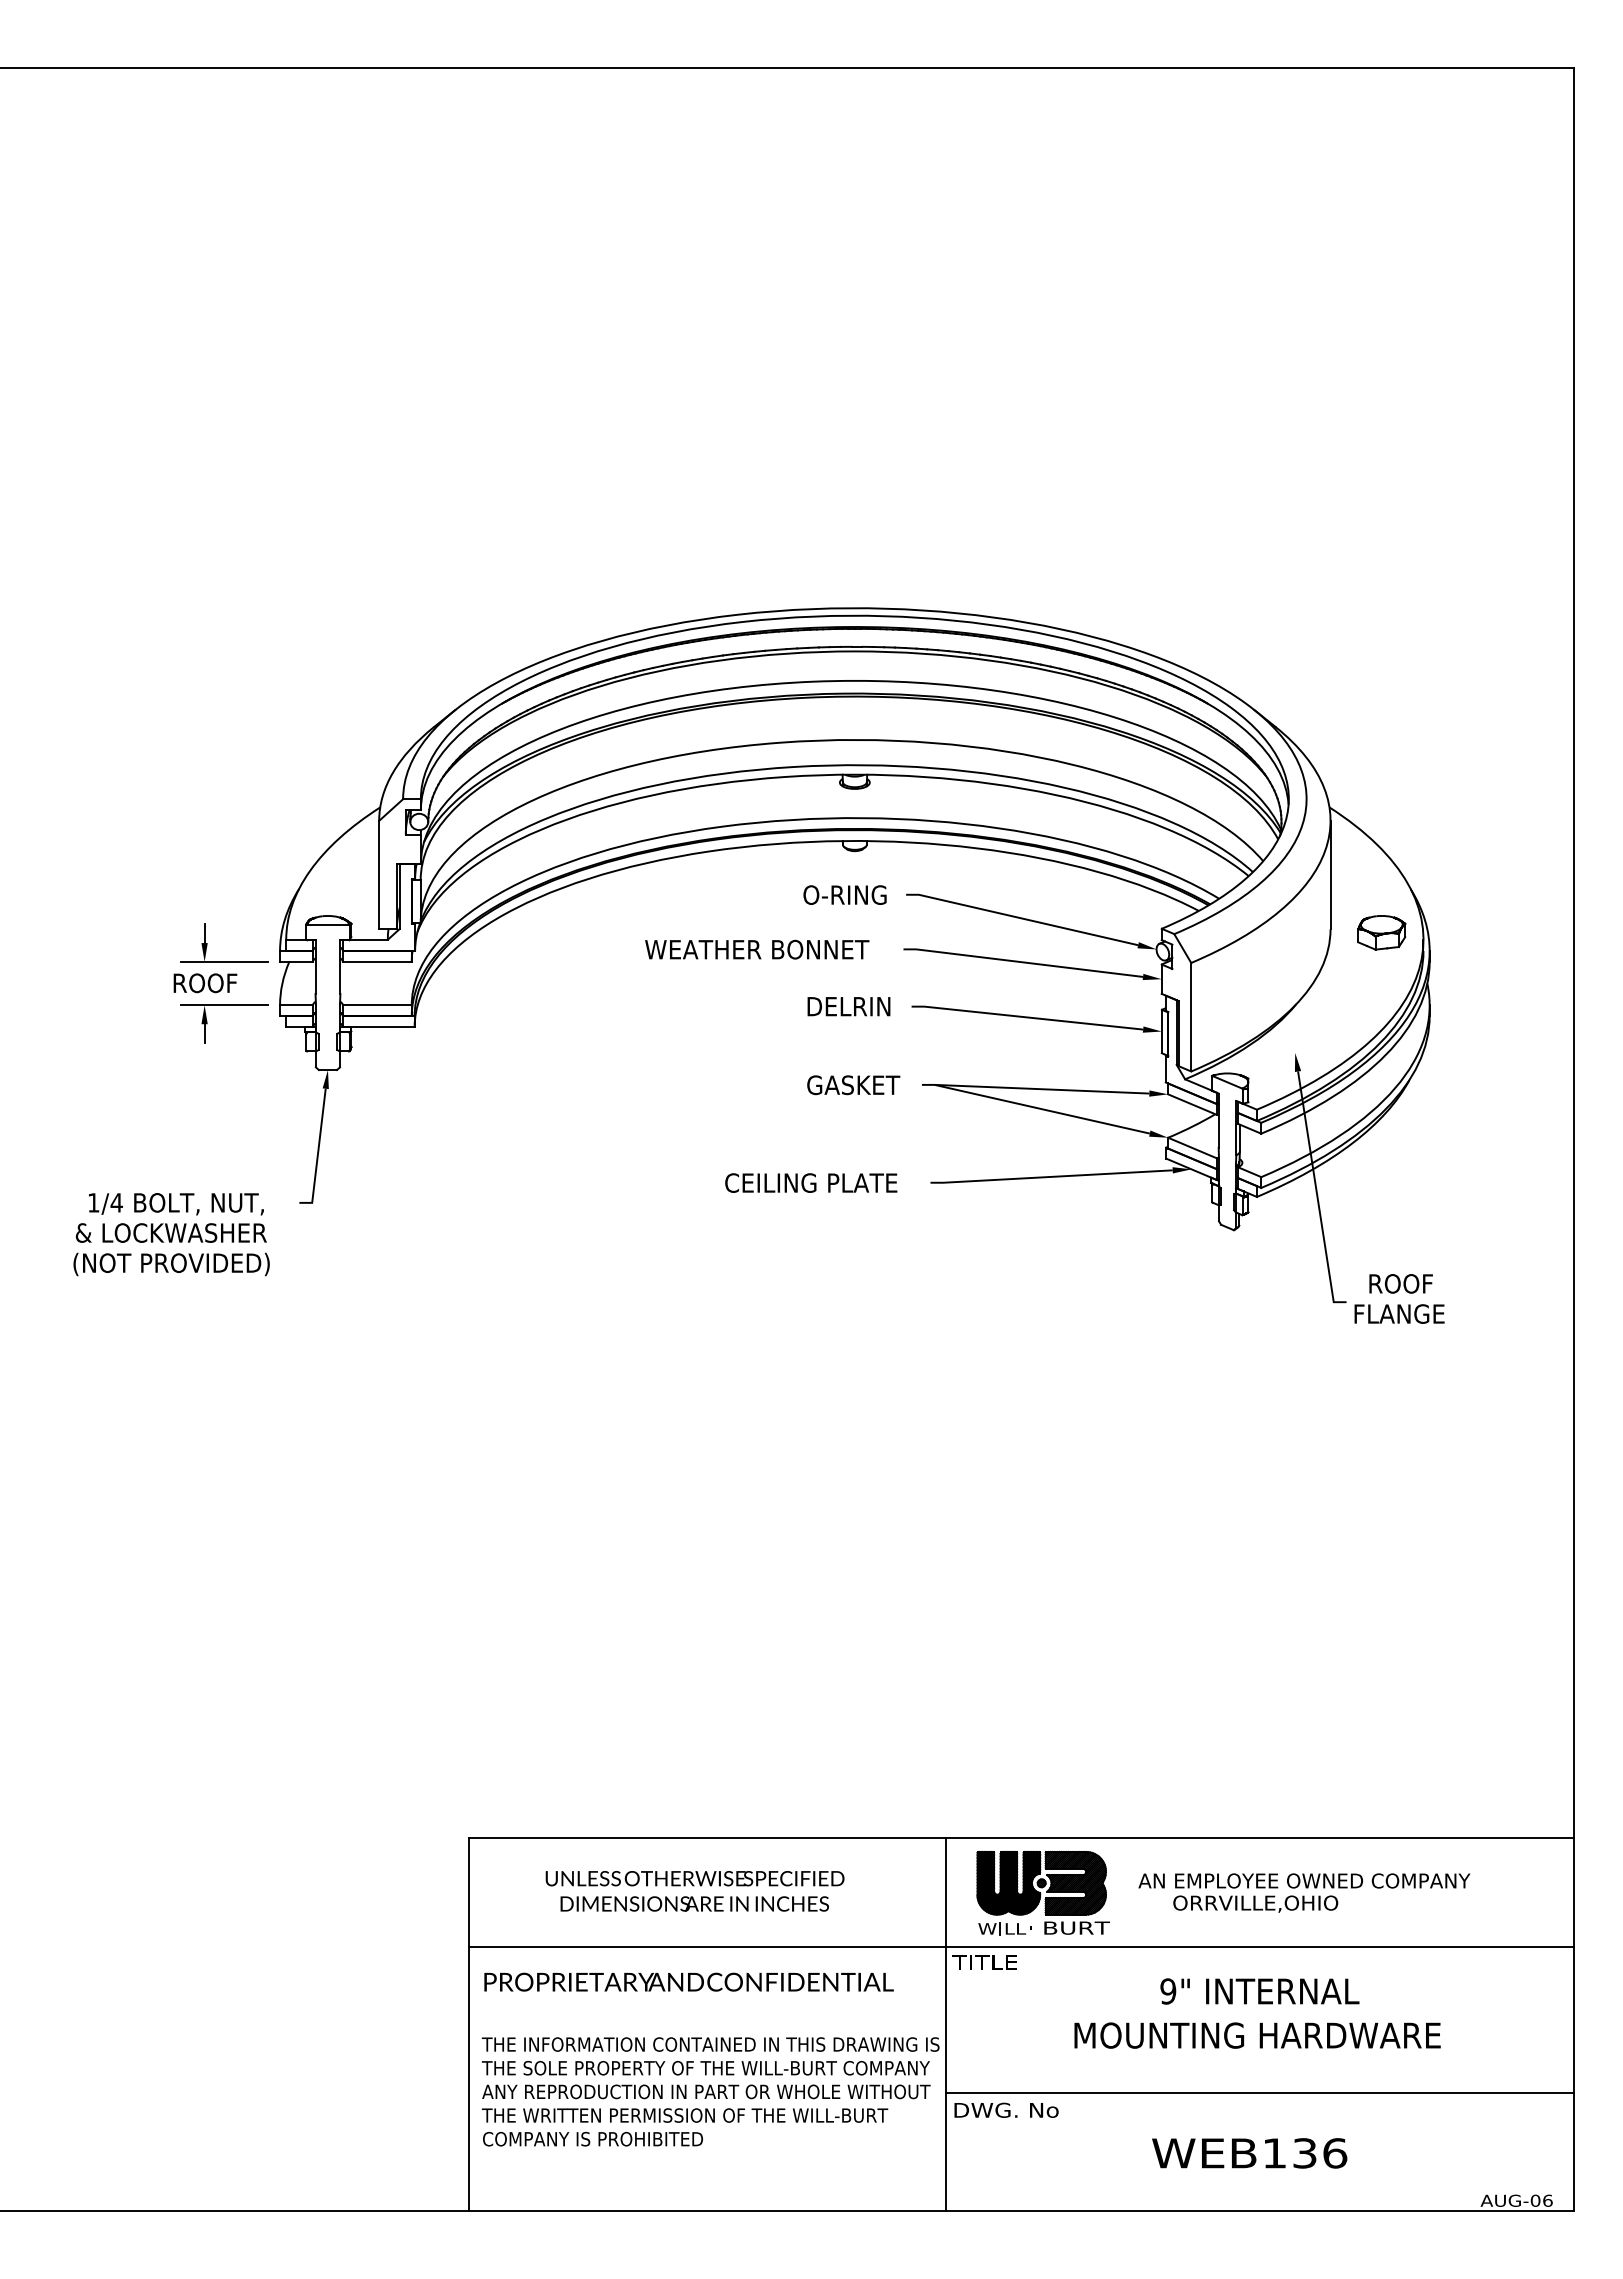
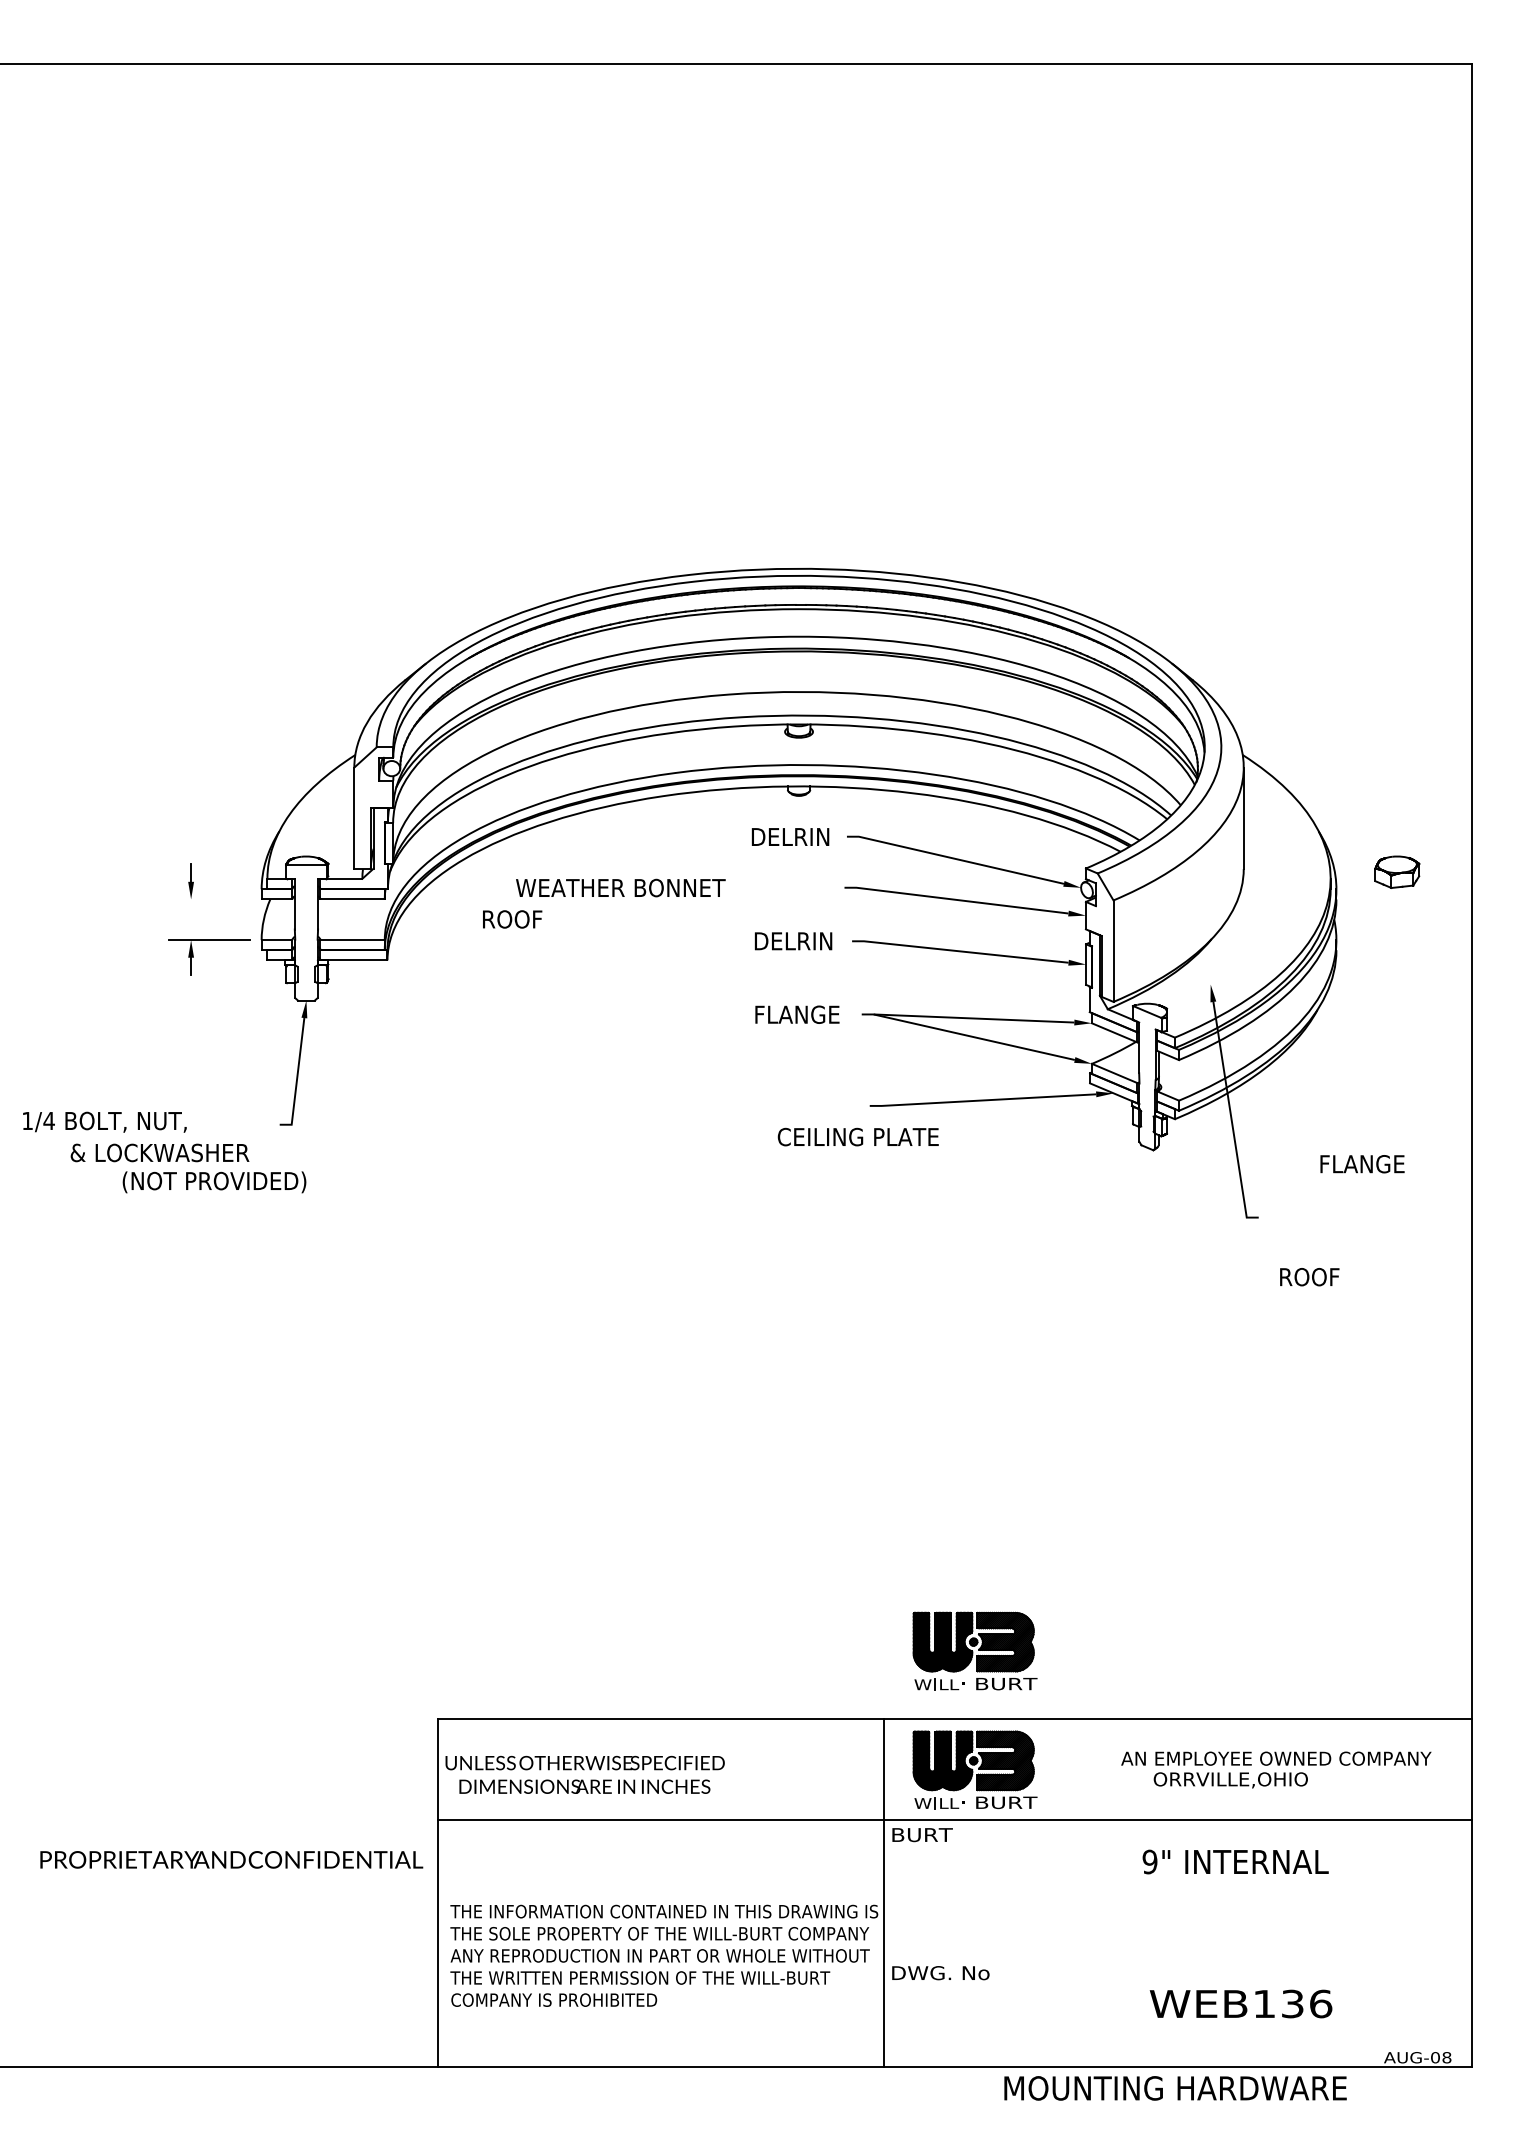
text: (845, 894) -> (790, 836), O-RING -> DELRIN
part: (1381, 932) -> (1397, 871), moved
text: (757, 949) -> (621, 887), moved
line: (224, 961) -> (209, 899), removed
text: (205, 983) -> (512, 919), moved
text: (853, 1085) -> (797, 1015), GASKET -> FLANGE
text: (811, 1182) -> (858, 1136), moved
text: (176, 1204) -> (105, 1122), moved
text: (171, 1264) -> (214, 1182), moved
text: (1400, 1283) -> (1309, 1276), moved
text: (1399, 1313) -> (1362, 1163), moved
part: (1042, 1766) -> (974, 1651), added
text: (694, 1891) -> (584, 1775), moved
text: (1304, 1892) -> (1276, 1769), moved
text: (985, 1962) -> (921, 1834), TITLE -> BURT
text: (688, 1981) -> (231, 1859), moved
text: (1259, 1991) -> (1235, 1862), moved
text: (1257, 2035) -> (1175, 2088), moved
line: (1259, 2092) -> (1177, 1956), removed
text: (1249, 2153) -> (1240, 2004), moved
text: (1547, 2200) -> (1446, 2057), AUG-06 -> AUG-08

